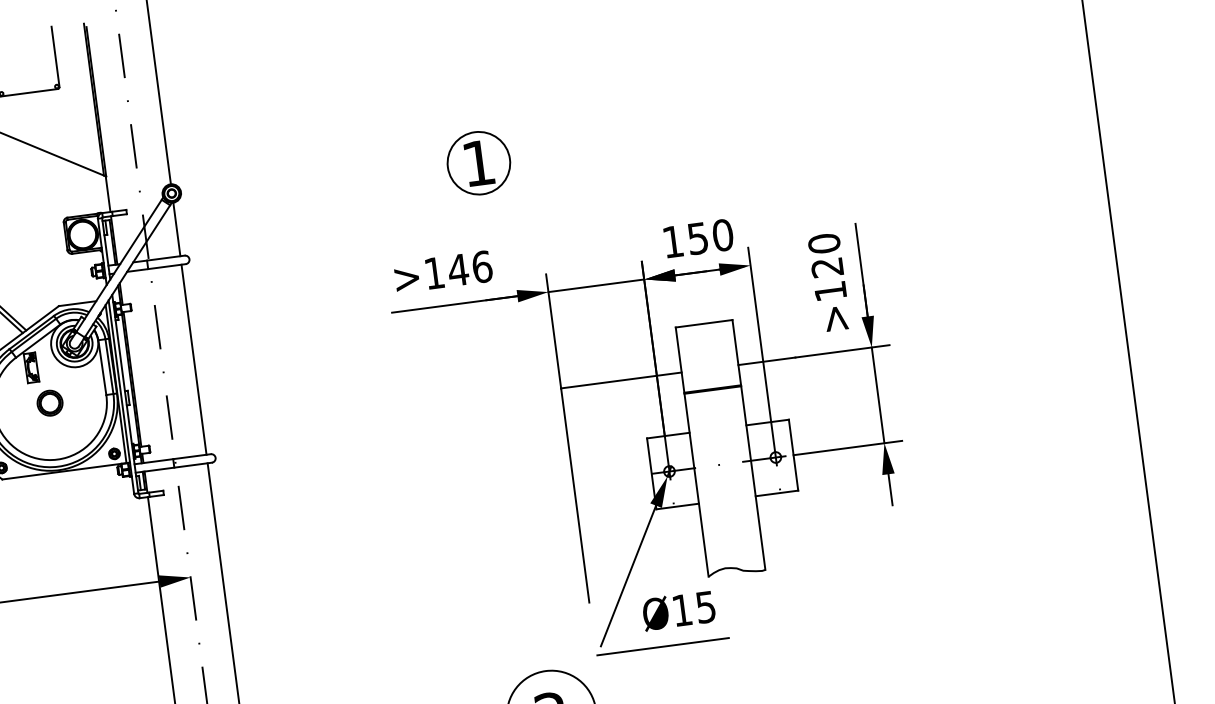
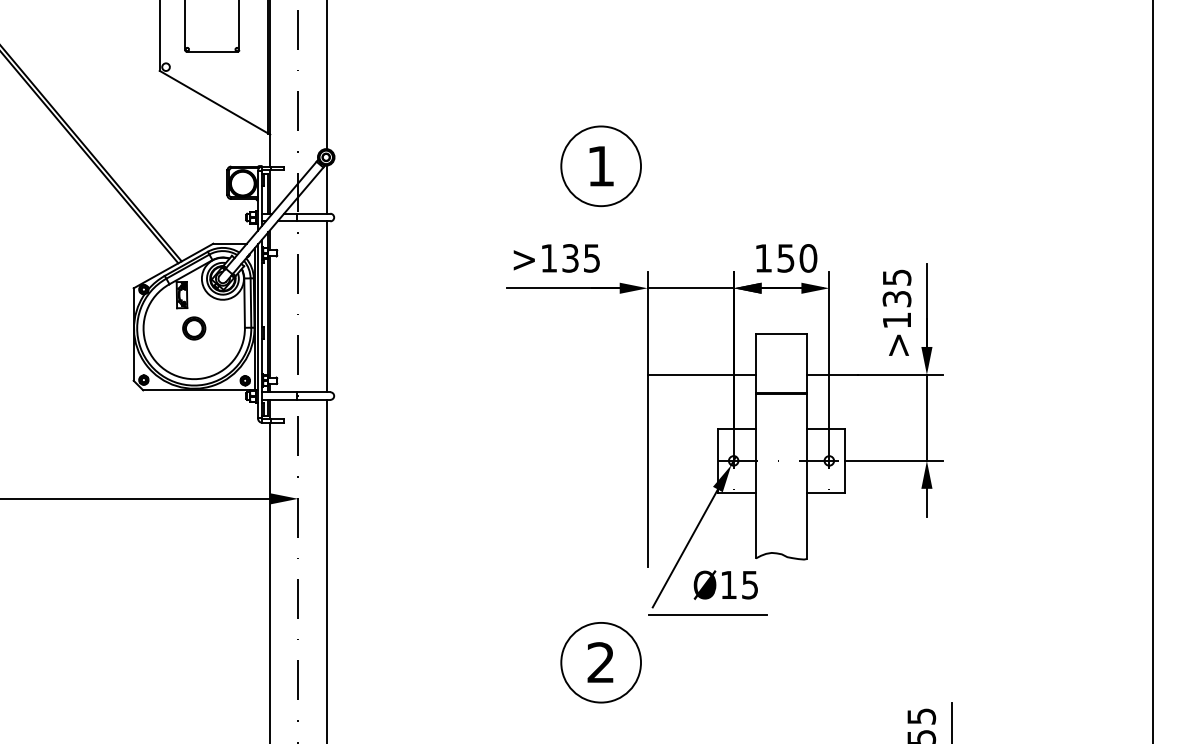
circle: (479, 163) -> (601, 166), size x1.43
text: (825, 255) -> (896, 288), >120 -> >135
text: (469, 268) -> (580, 258), >146 -> >135

